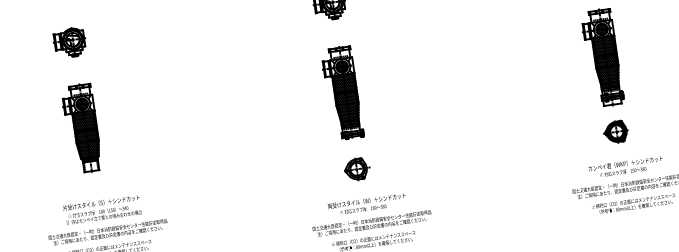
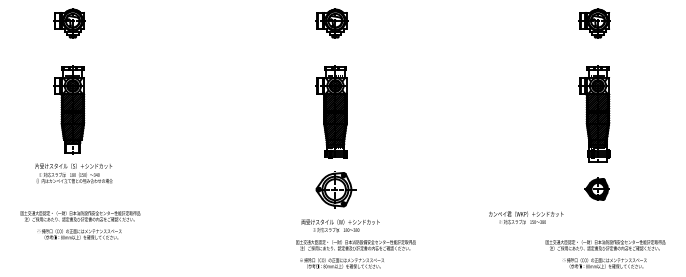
text: (626, 166) -> (526, 217), moved
part: (356, 168) -> (335, 188), size x1.6
text: (102, 210) -> (73, 173), moved
text: (371, 223) -> (355, 245), moved

